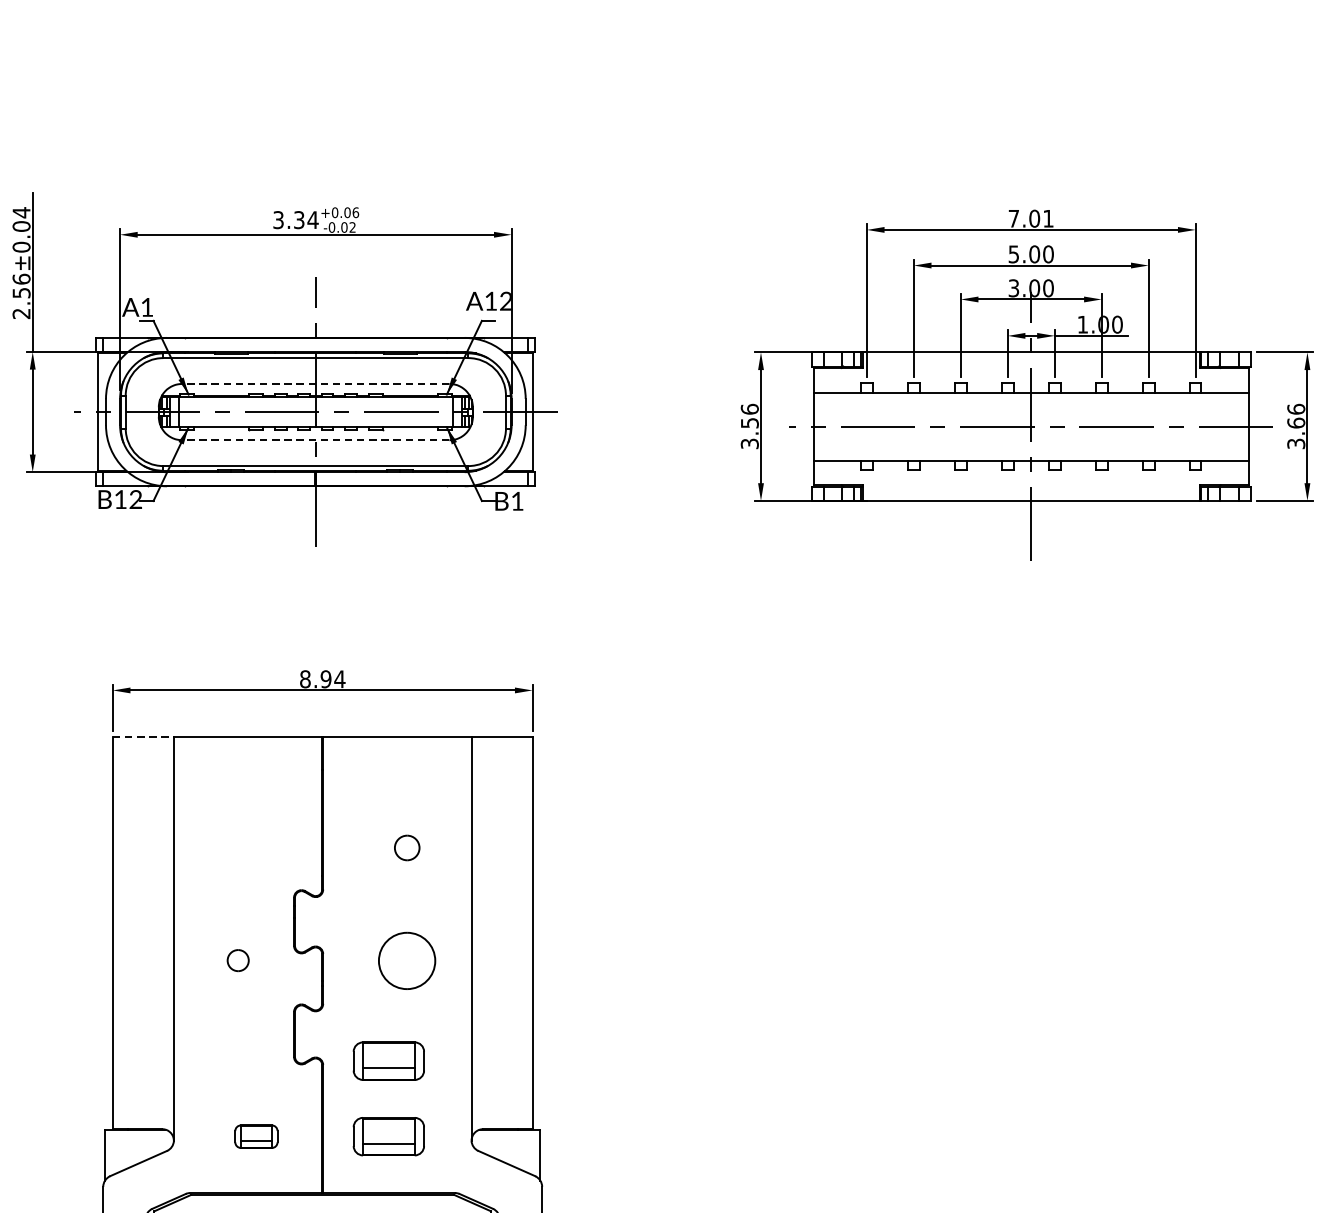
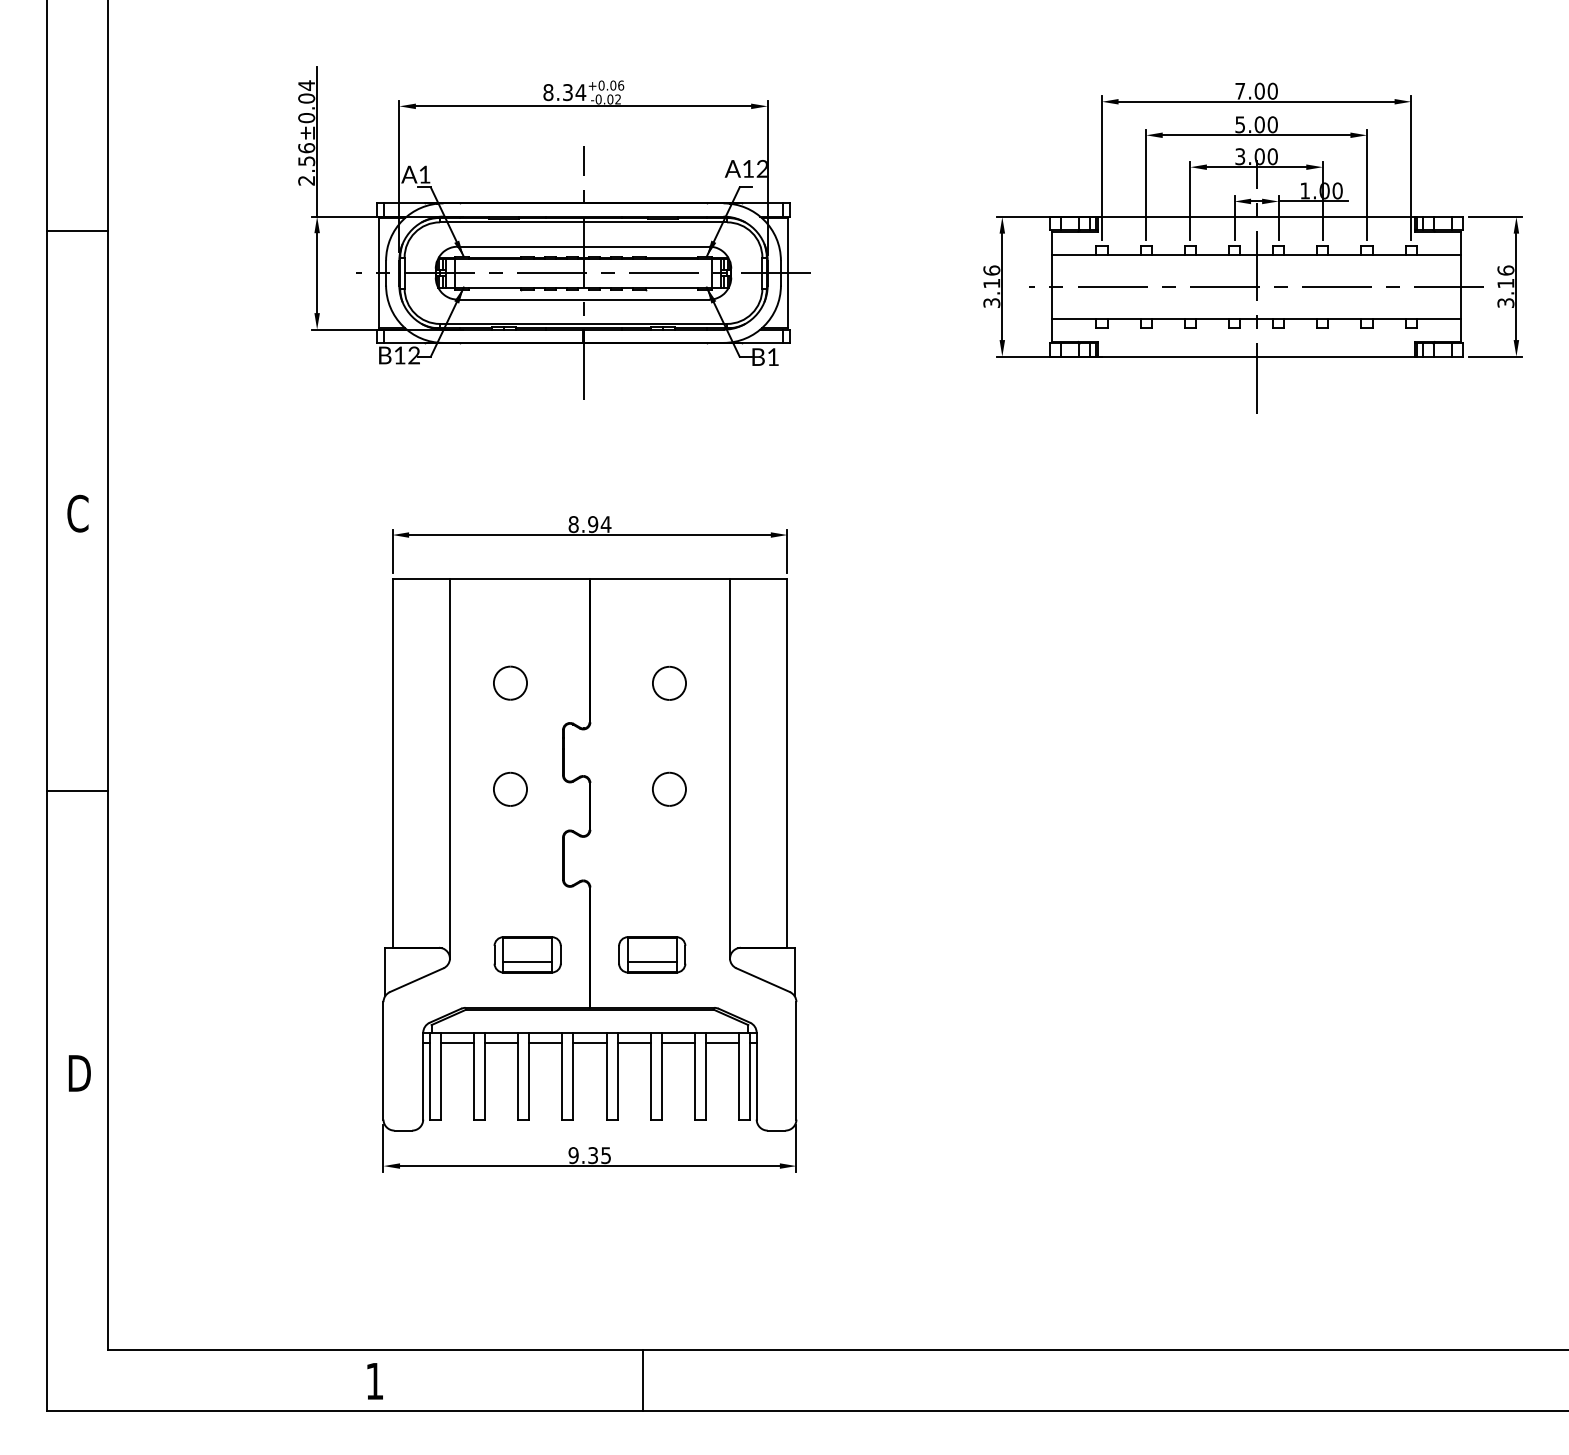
text: (1048, 217) -> (1272, 90), 7.01 -> 7.00
text: (278, 220) -> (548, 92), 3.34 -> 8.34
line: (315, 383) -> (583, 246), dashed -> solid
text: (749, 423) -> (991, 283), 3.56 -> 3.16
text: (1295, 423) -> (1505, 283), 3.66 -> 3.16
line: (315, 440) -> (583, 299), dashed -> solid
line: (143, 736) -> (421, 578), dashed -> solid
part: (238, 847) -> (510, 682), added
part: (407, 847) -> (669, 682), size x1.43
part: (238, 959) -> (510, 788), size x1.67
part: (407, 959) -> (669, 788), size x0.62
part: (389, 1060) -> (652, 883), removed
part: (256, 1136) -> (527, 954), size x1.67

